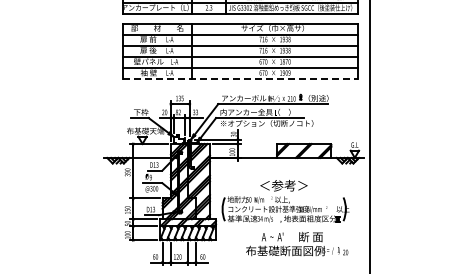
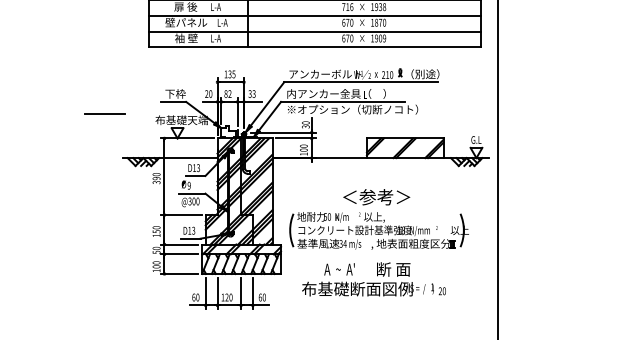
line: (240, 79) -> (315, 47), dashed -> solid
line: (90, 126) -> (104, 113), added
text: (297, 244) -> (374, 279), moved

